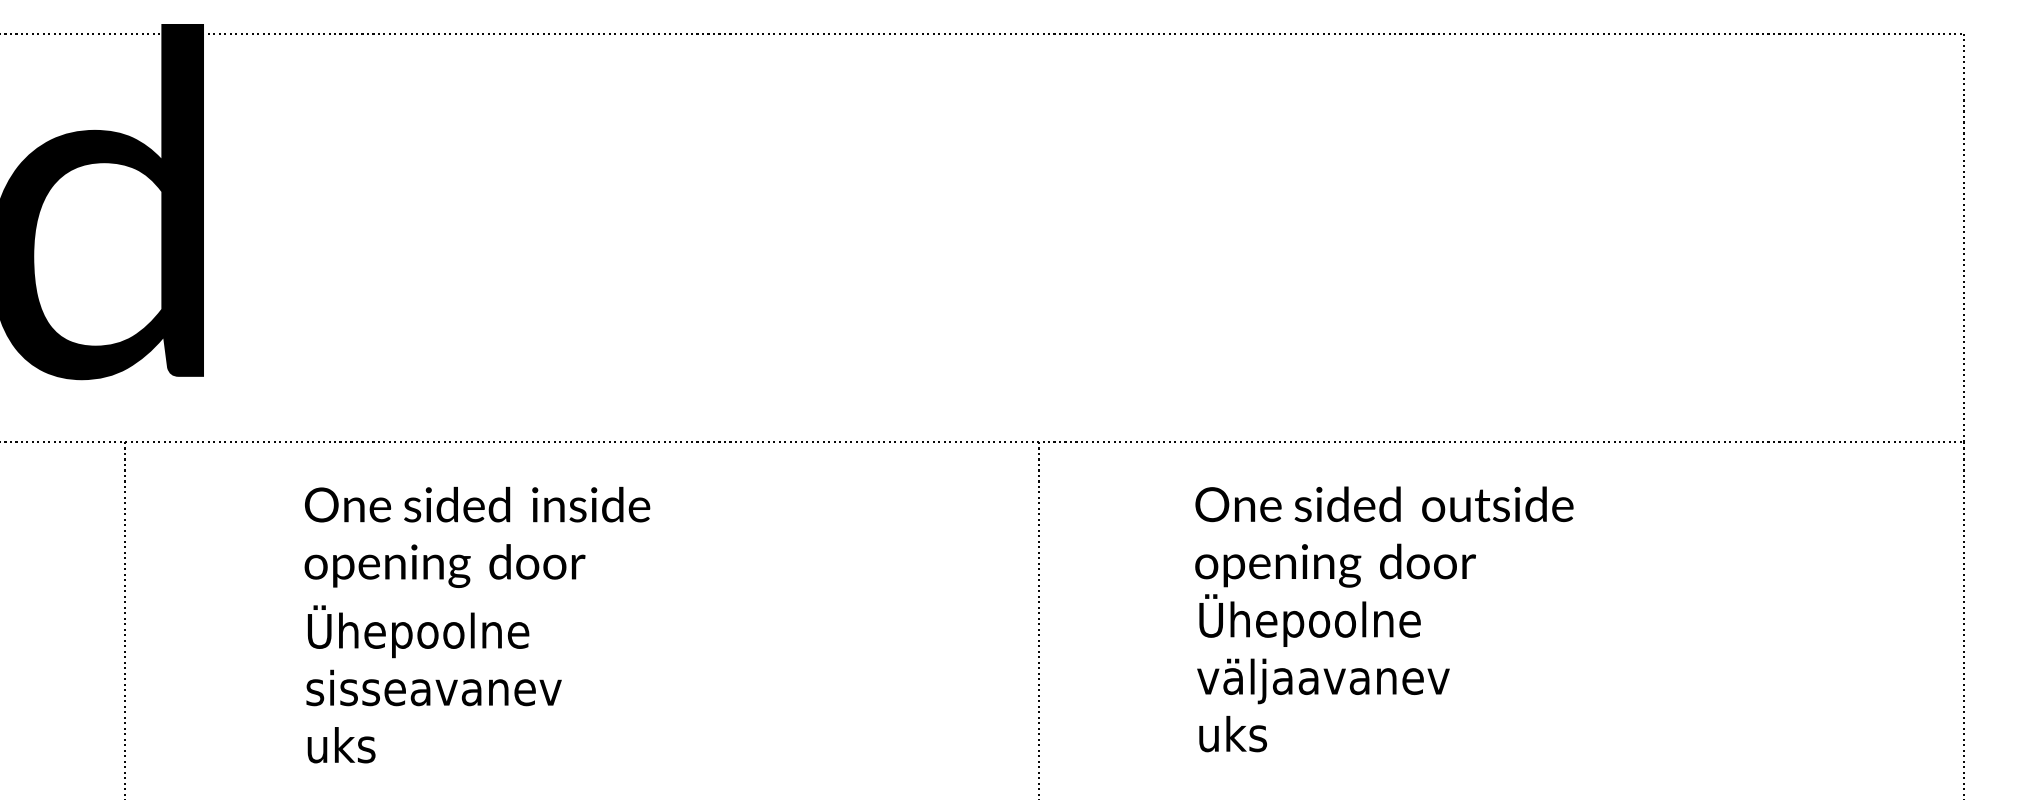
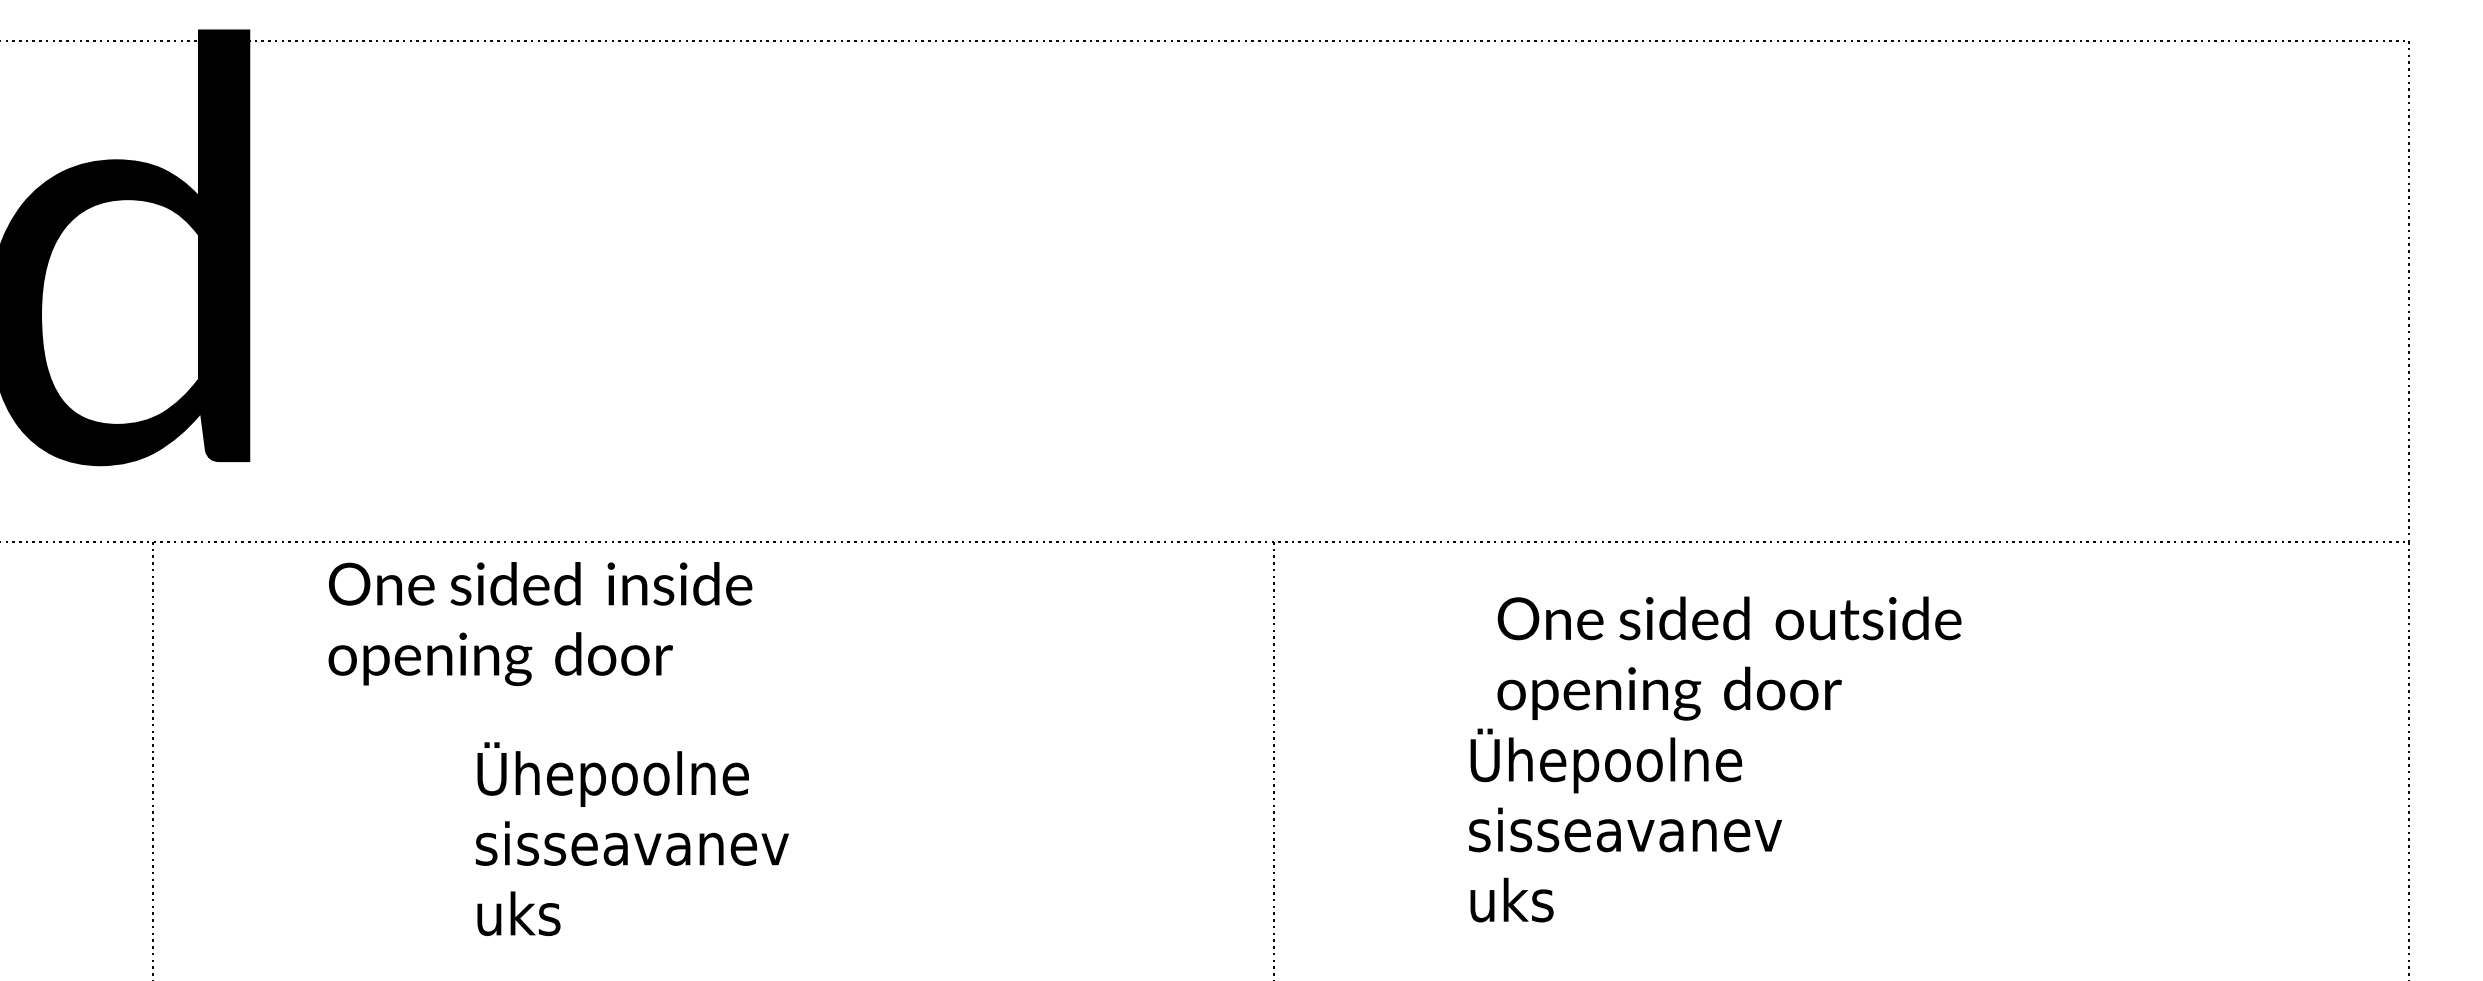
text: (477, 537) -> (540, 624), moved
text: (1384, 537) -> (1729, 658), moved
text: (1324, 681) -> (1624, 835), Ühepoolne väljaavanev uks -> Ühepoolne sisseavanev uks
text: (433, 684) -> (631, 839), moved

